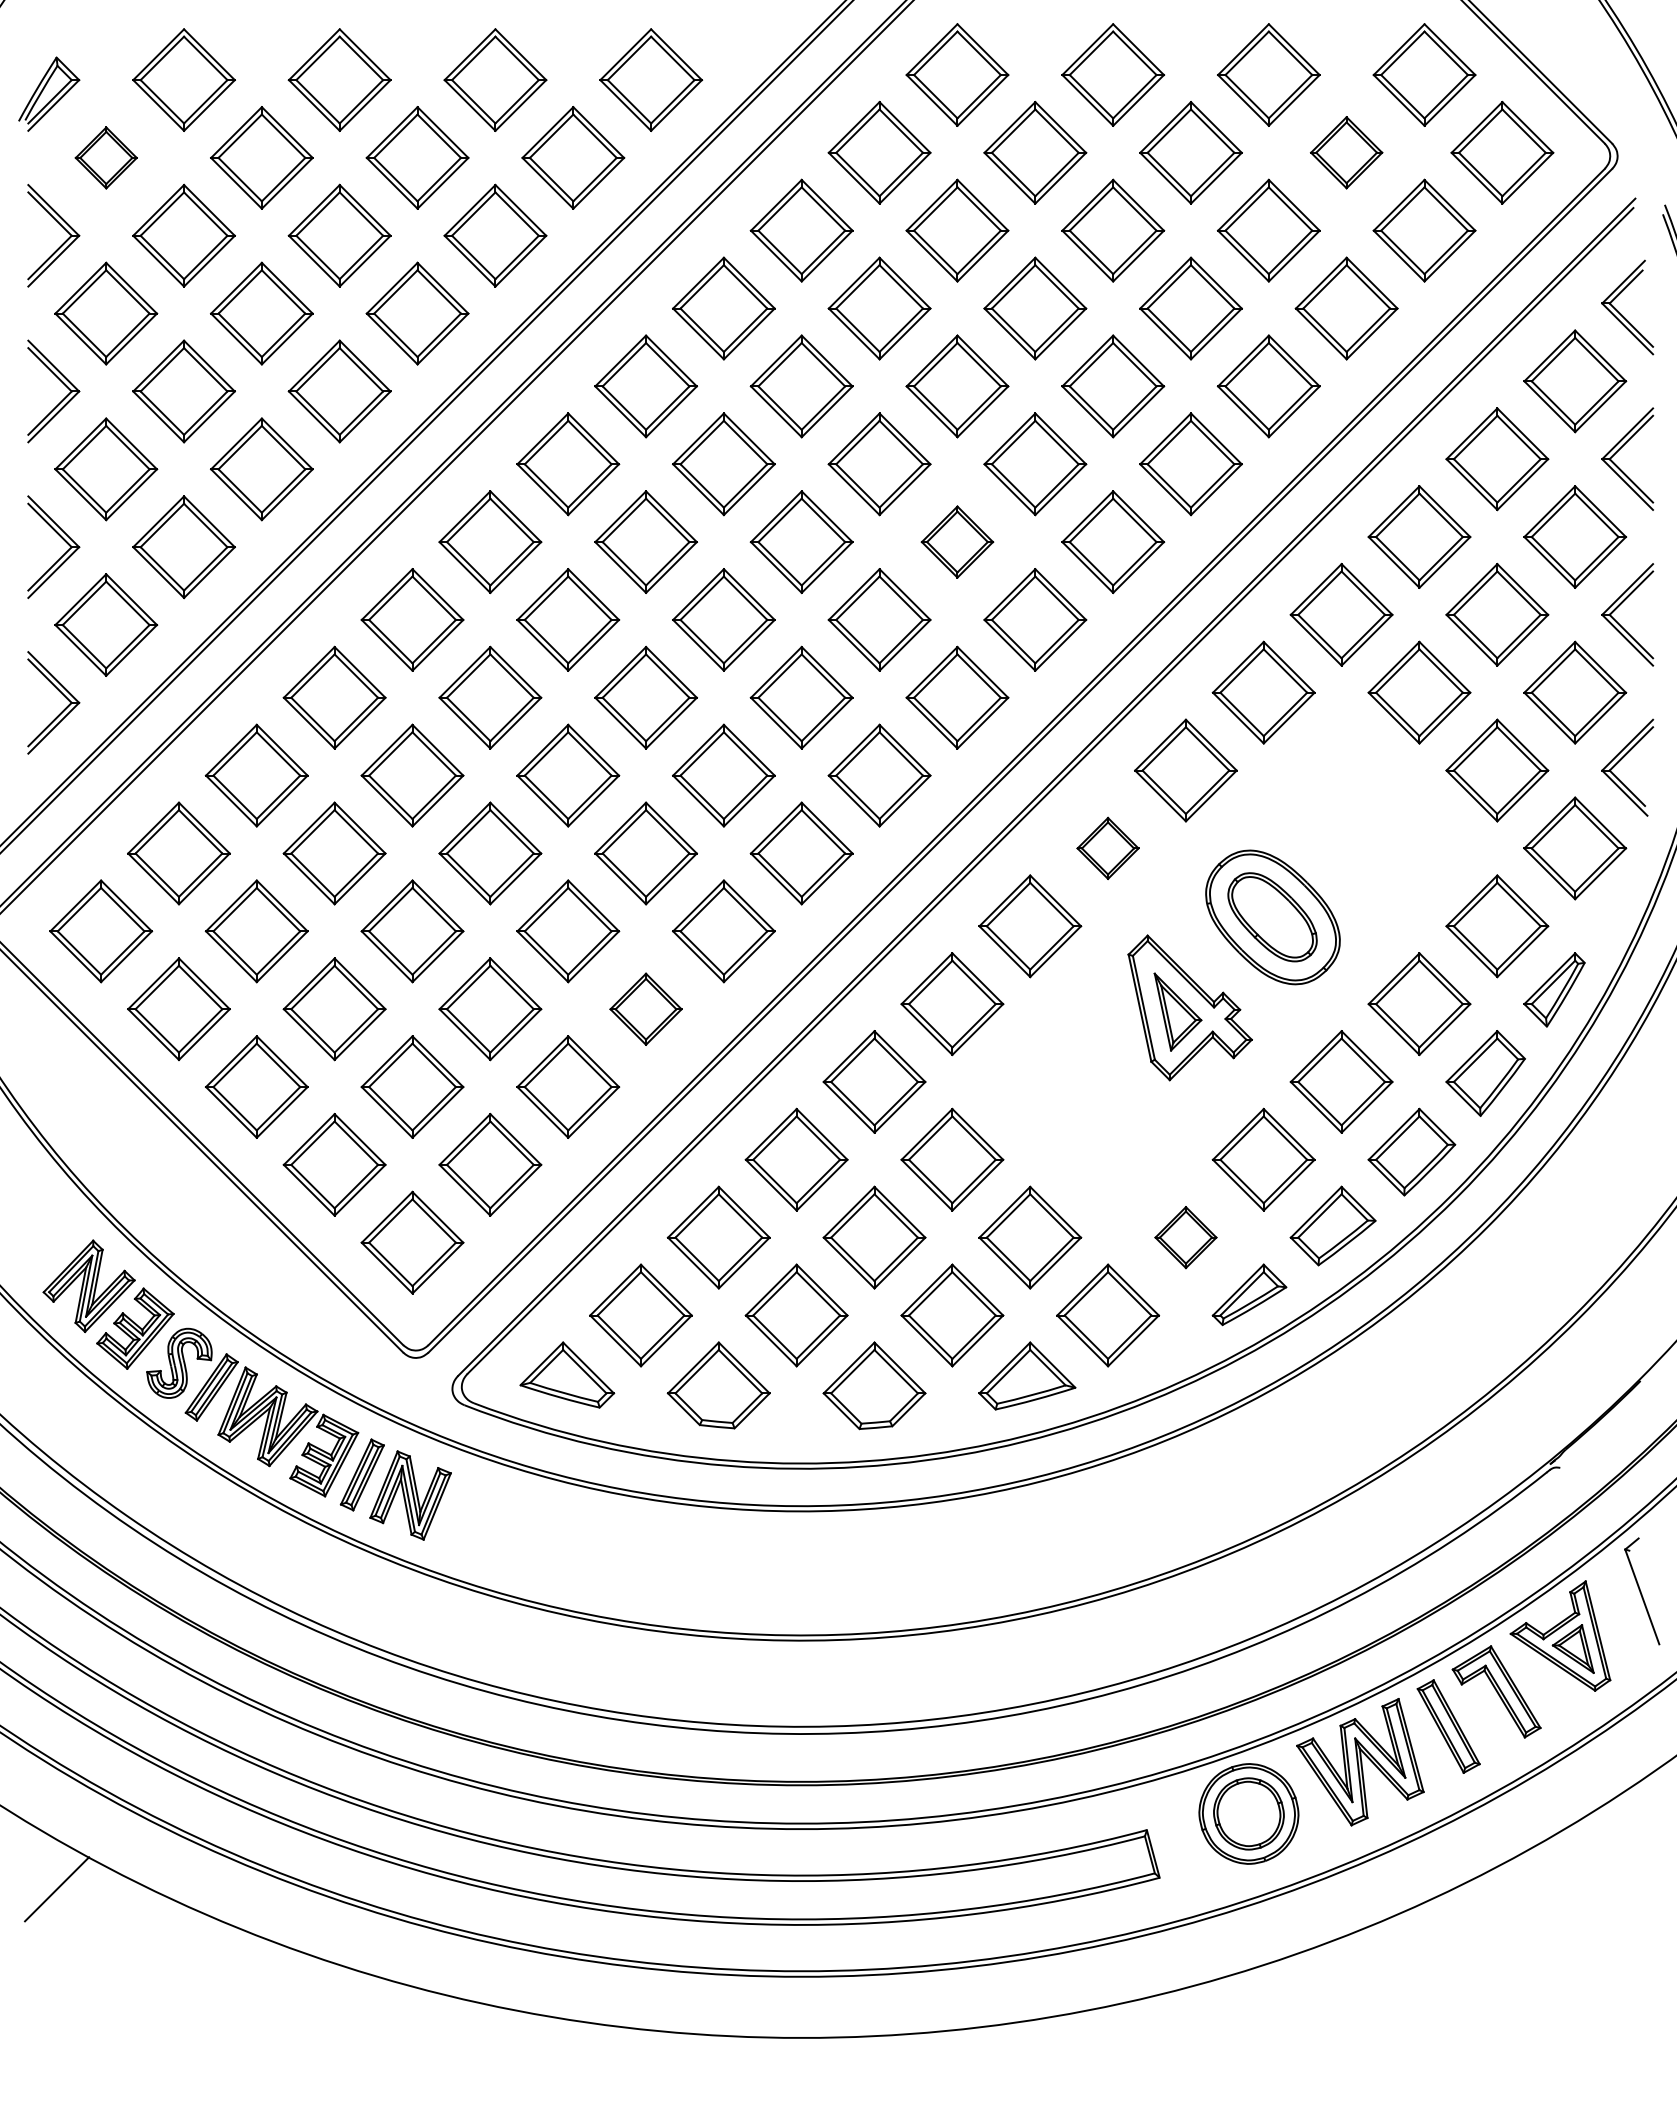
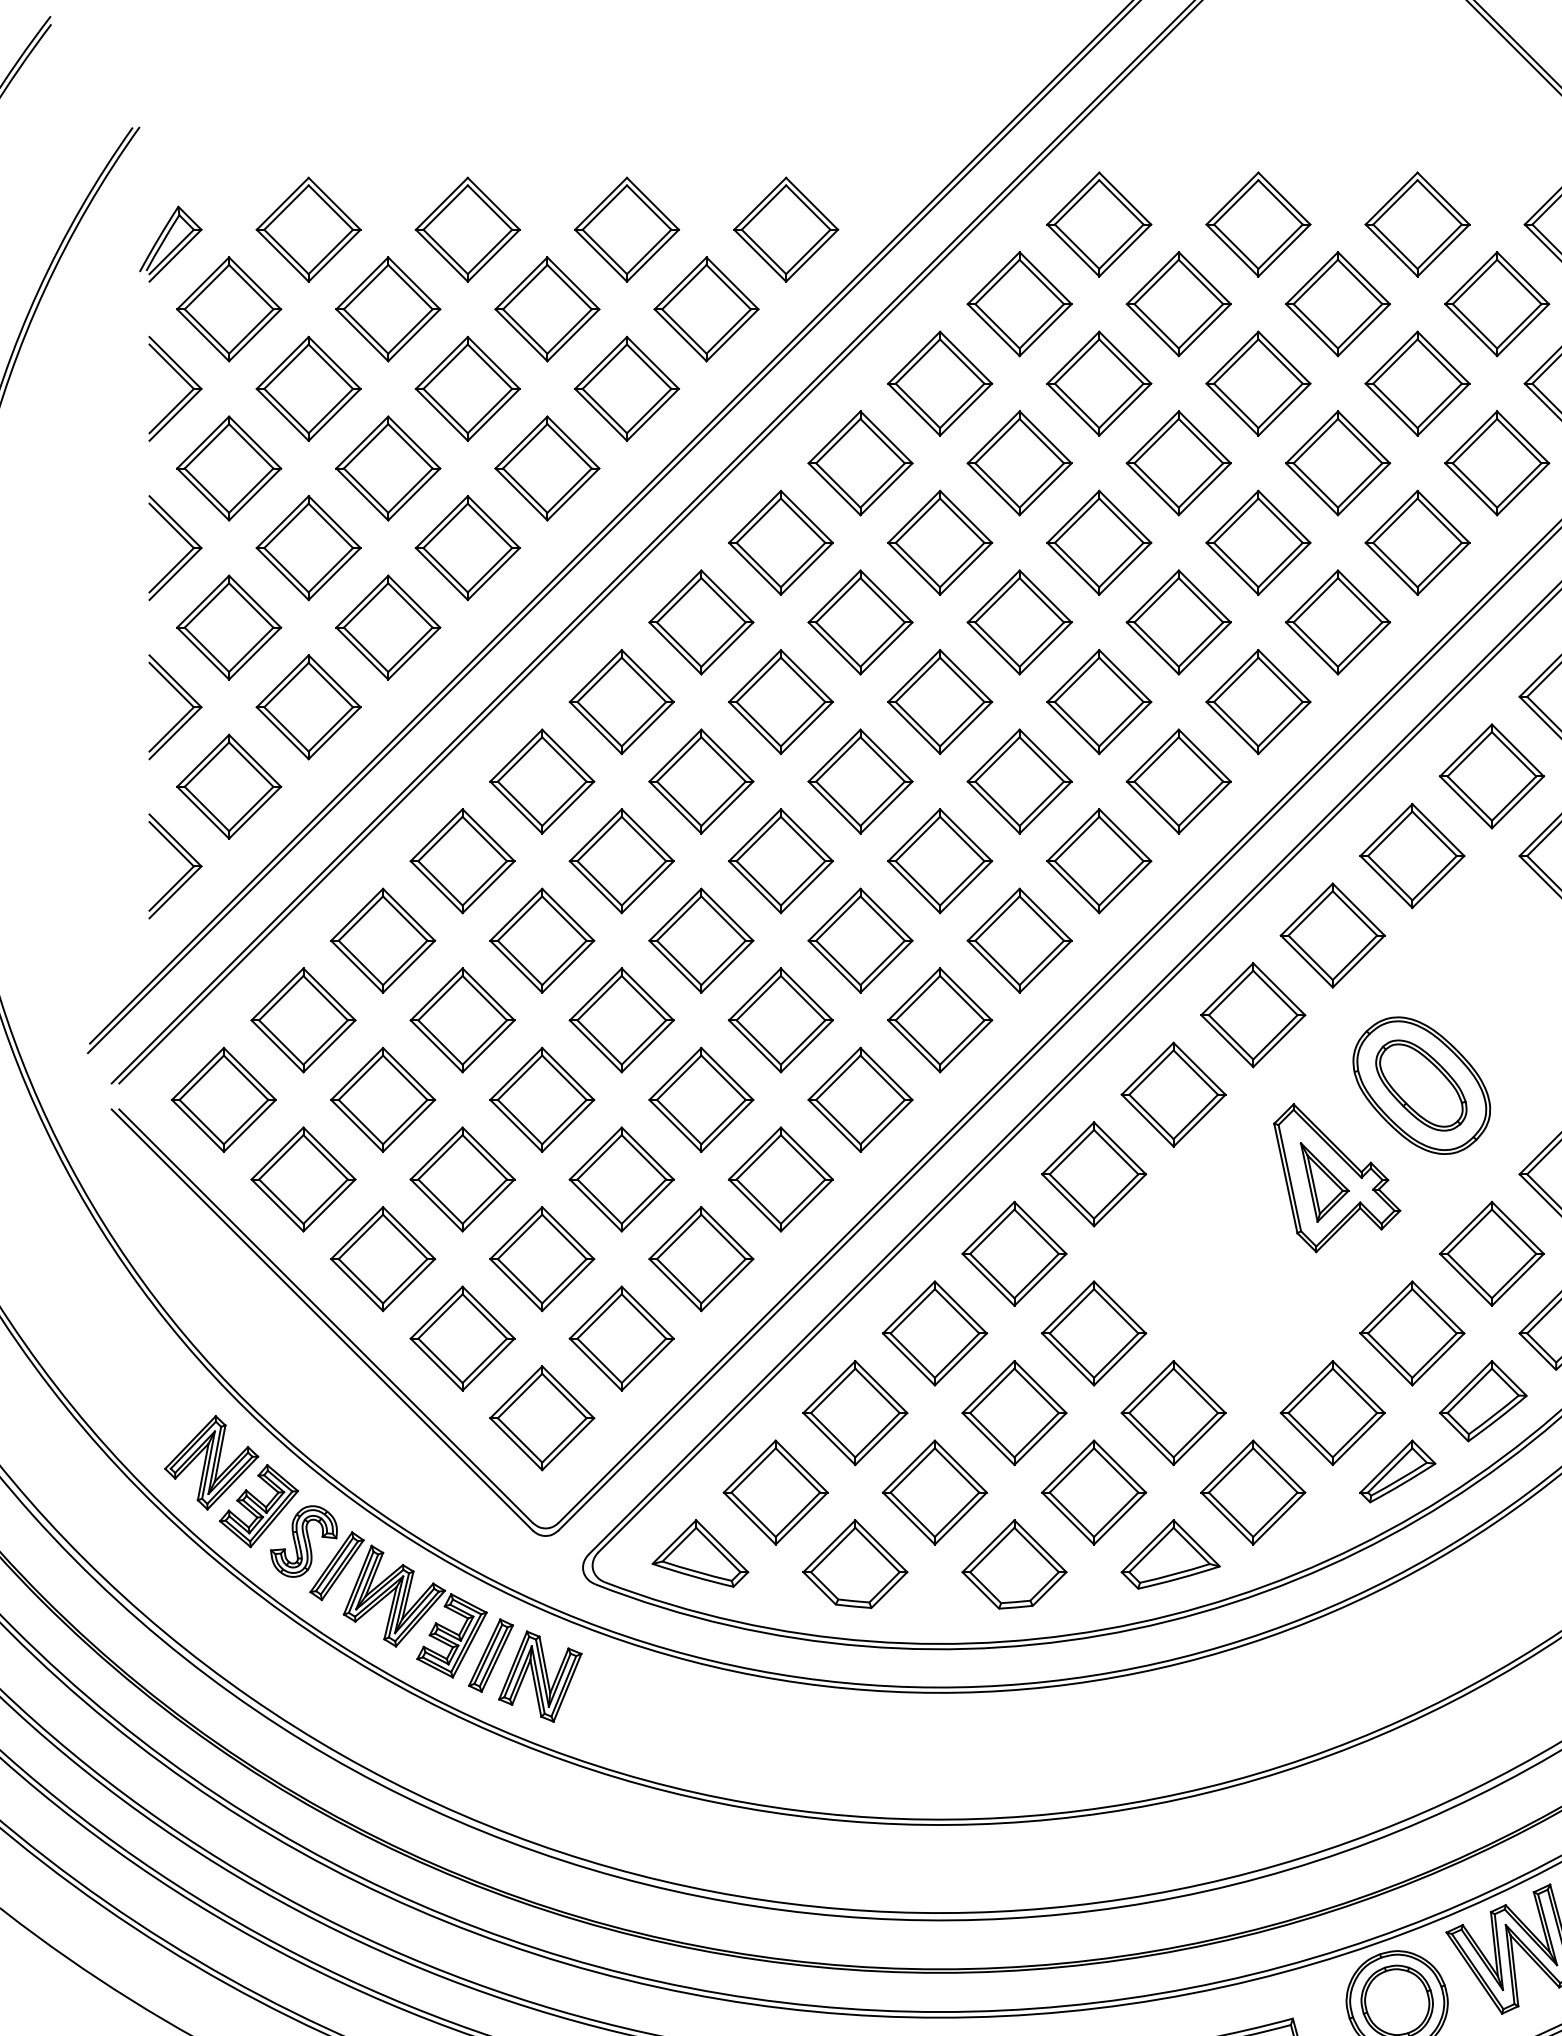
part: (1346, 152) -> (1496, 303), size x1.43
part: (106, 157) -> (229, 308), size x1.67
part: (957, 541) -> (1099, 701), size x1.43
part: (1107, 848) -> (1252, 1015), size x1.67
part: (645, 1009) -> (780, 1179), size x1.43
part: (1185, 1237) -> (1332, 1412), size x1.67

